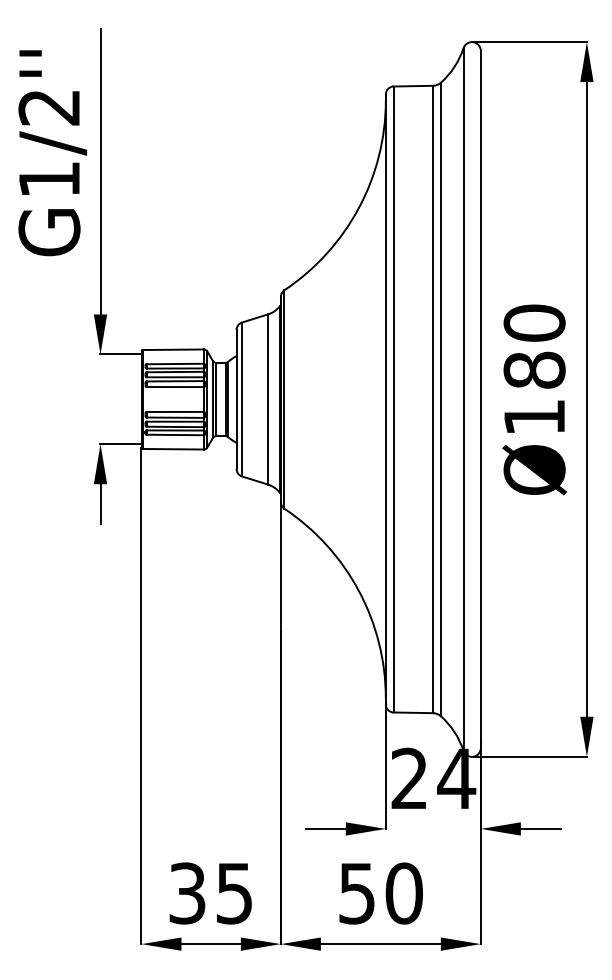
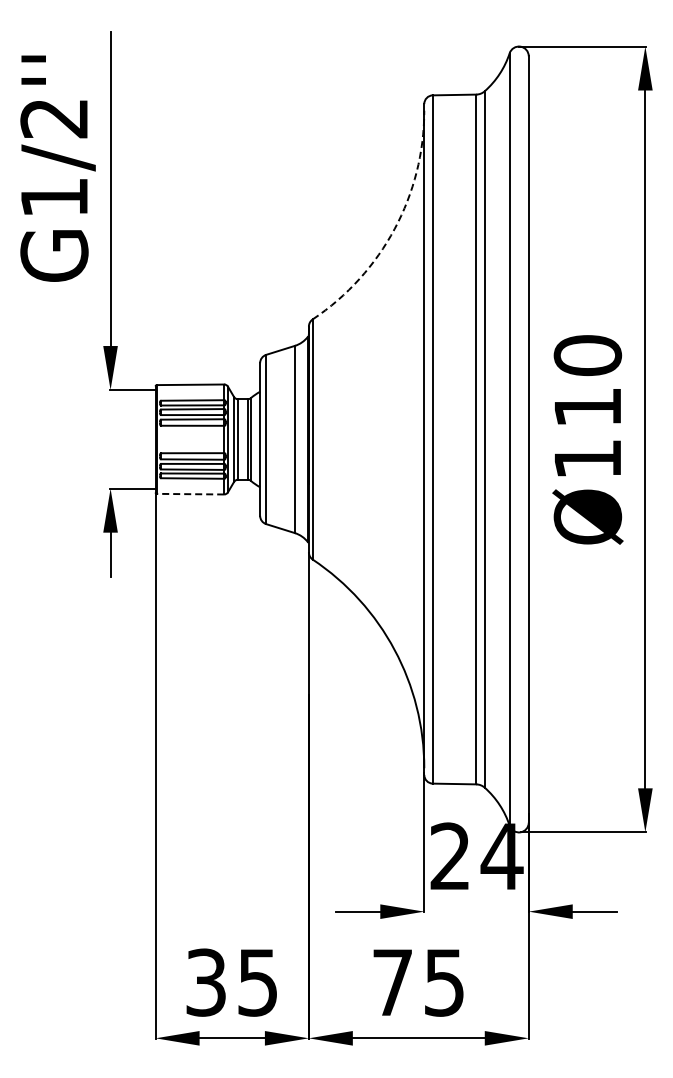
arc: (358, 208) -> (394, 229), solid -> dashed
text: (534, 370) -> (587, 407), Ø180 -> Ø110
line: (173, 449) -> (190, 494), solid -> dashed
text: (381, 893) -> (419, 982), 50 -> 75

